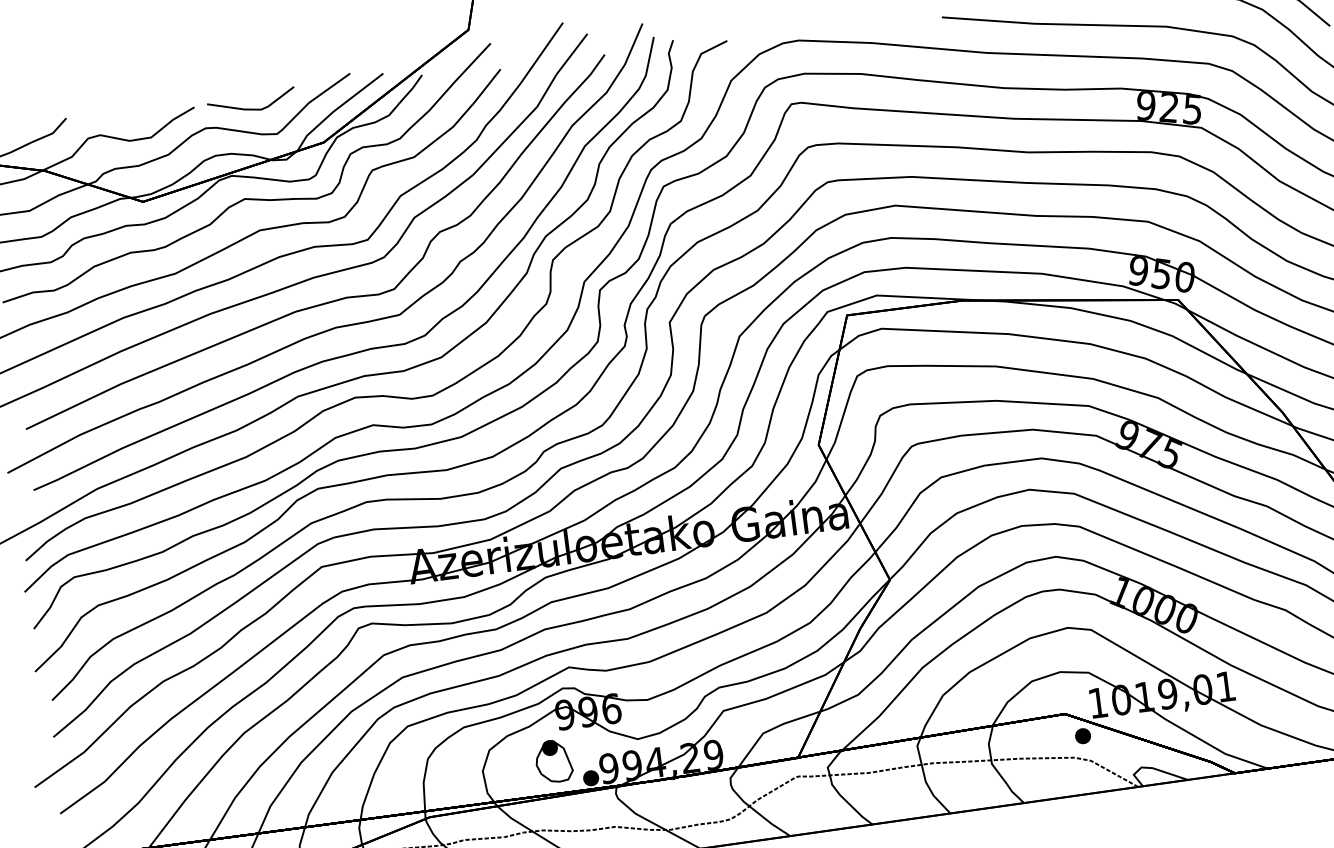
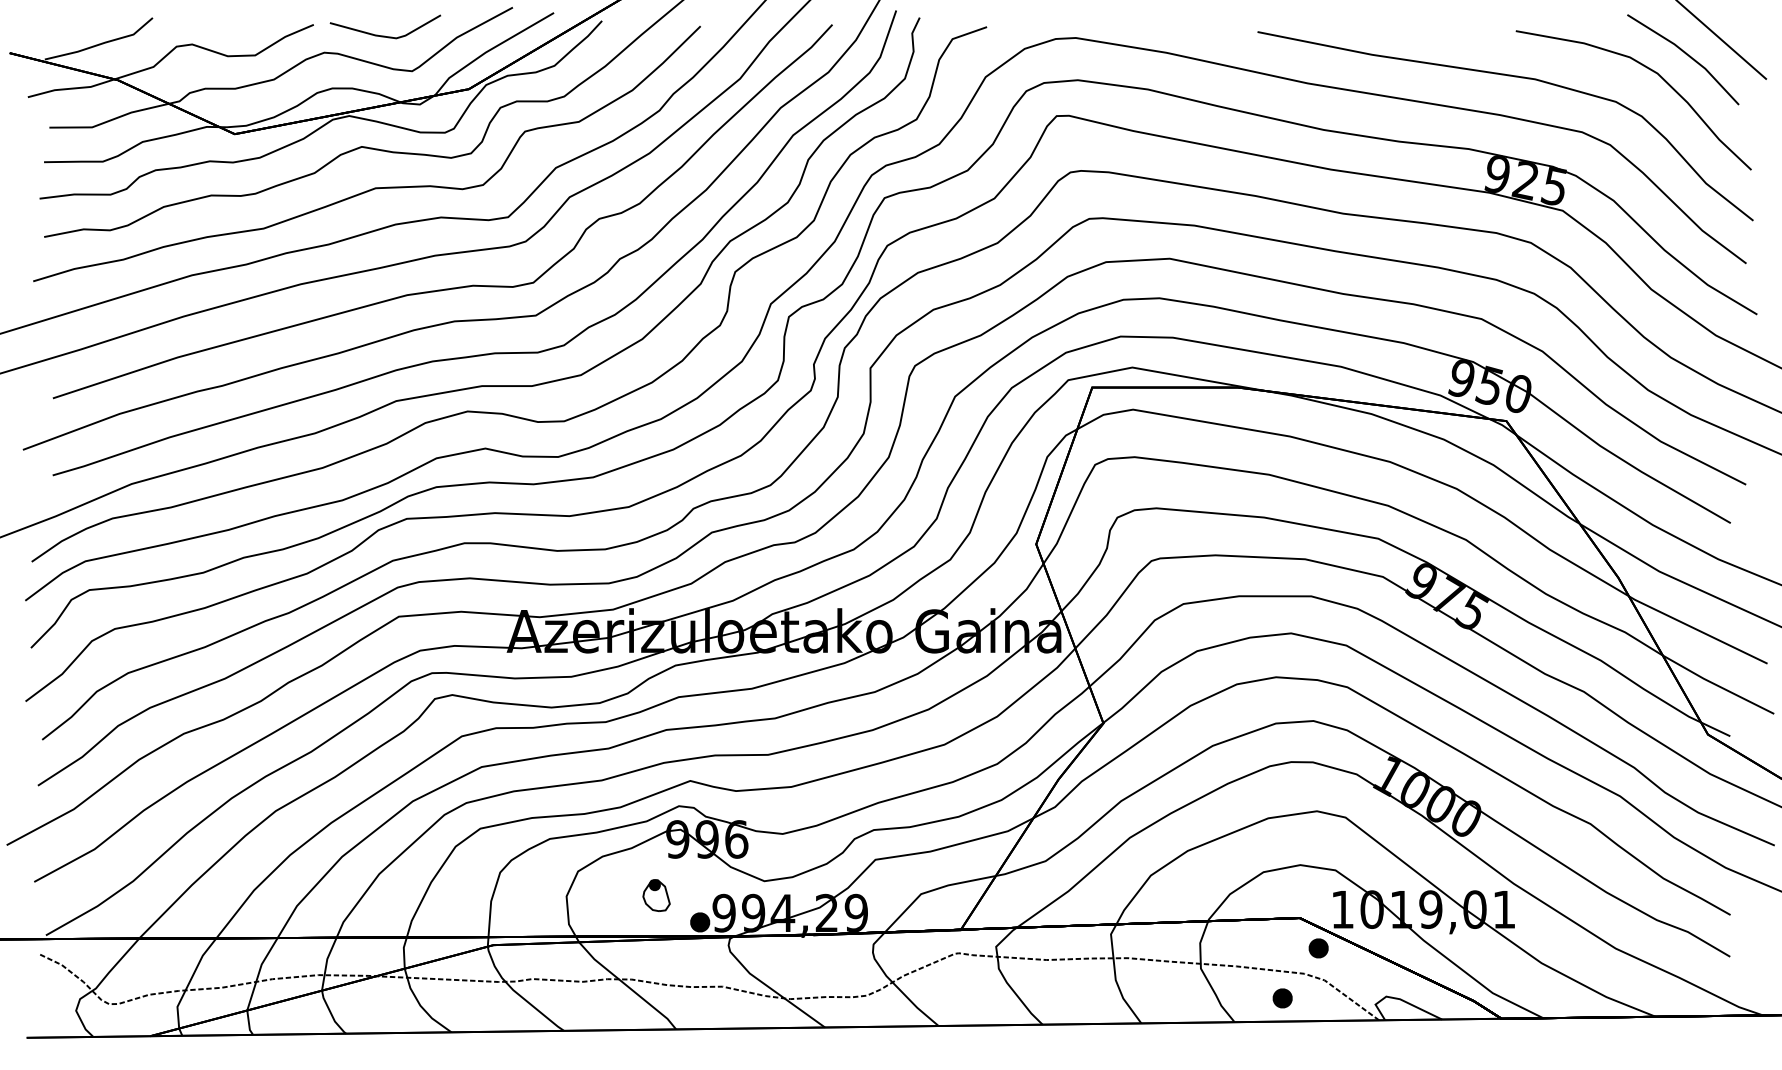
part: (553, 761) -> (656, 895), size x0.6
part: (1059, 779) -> (1282, 998), added

